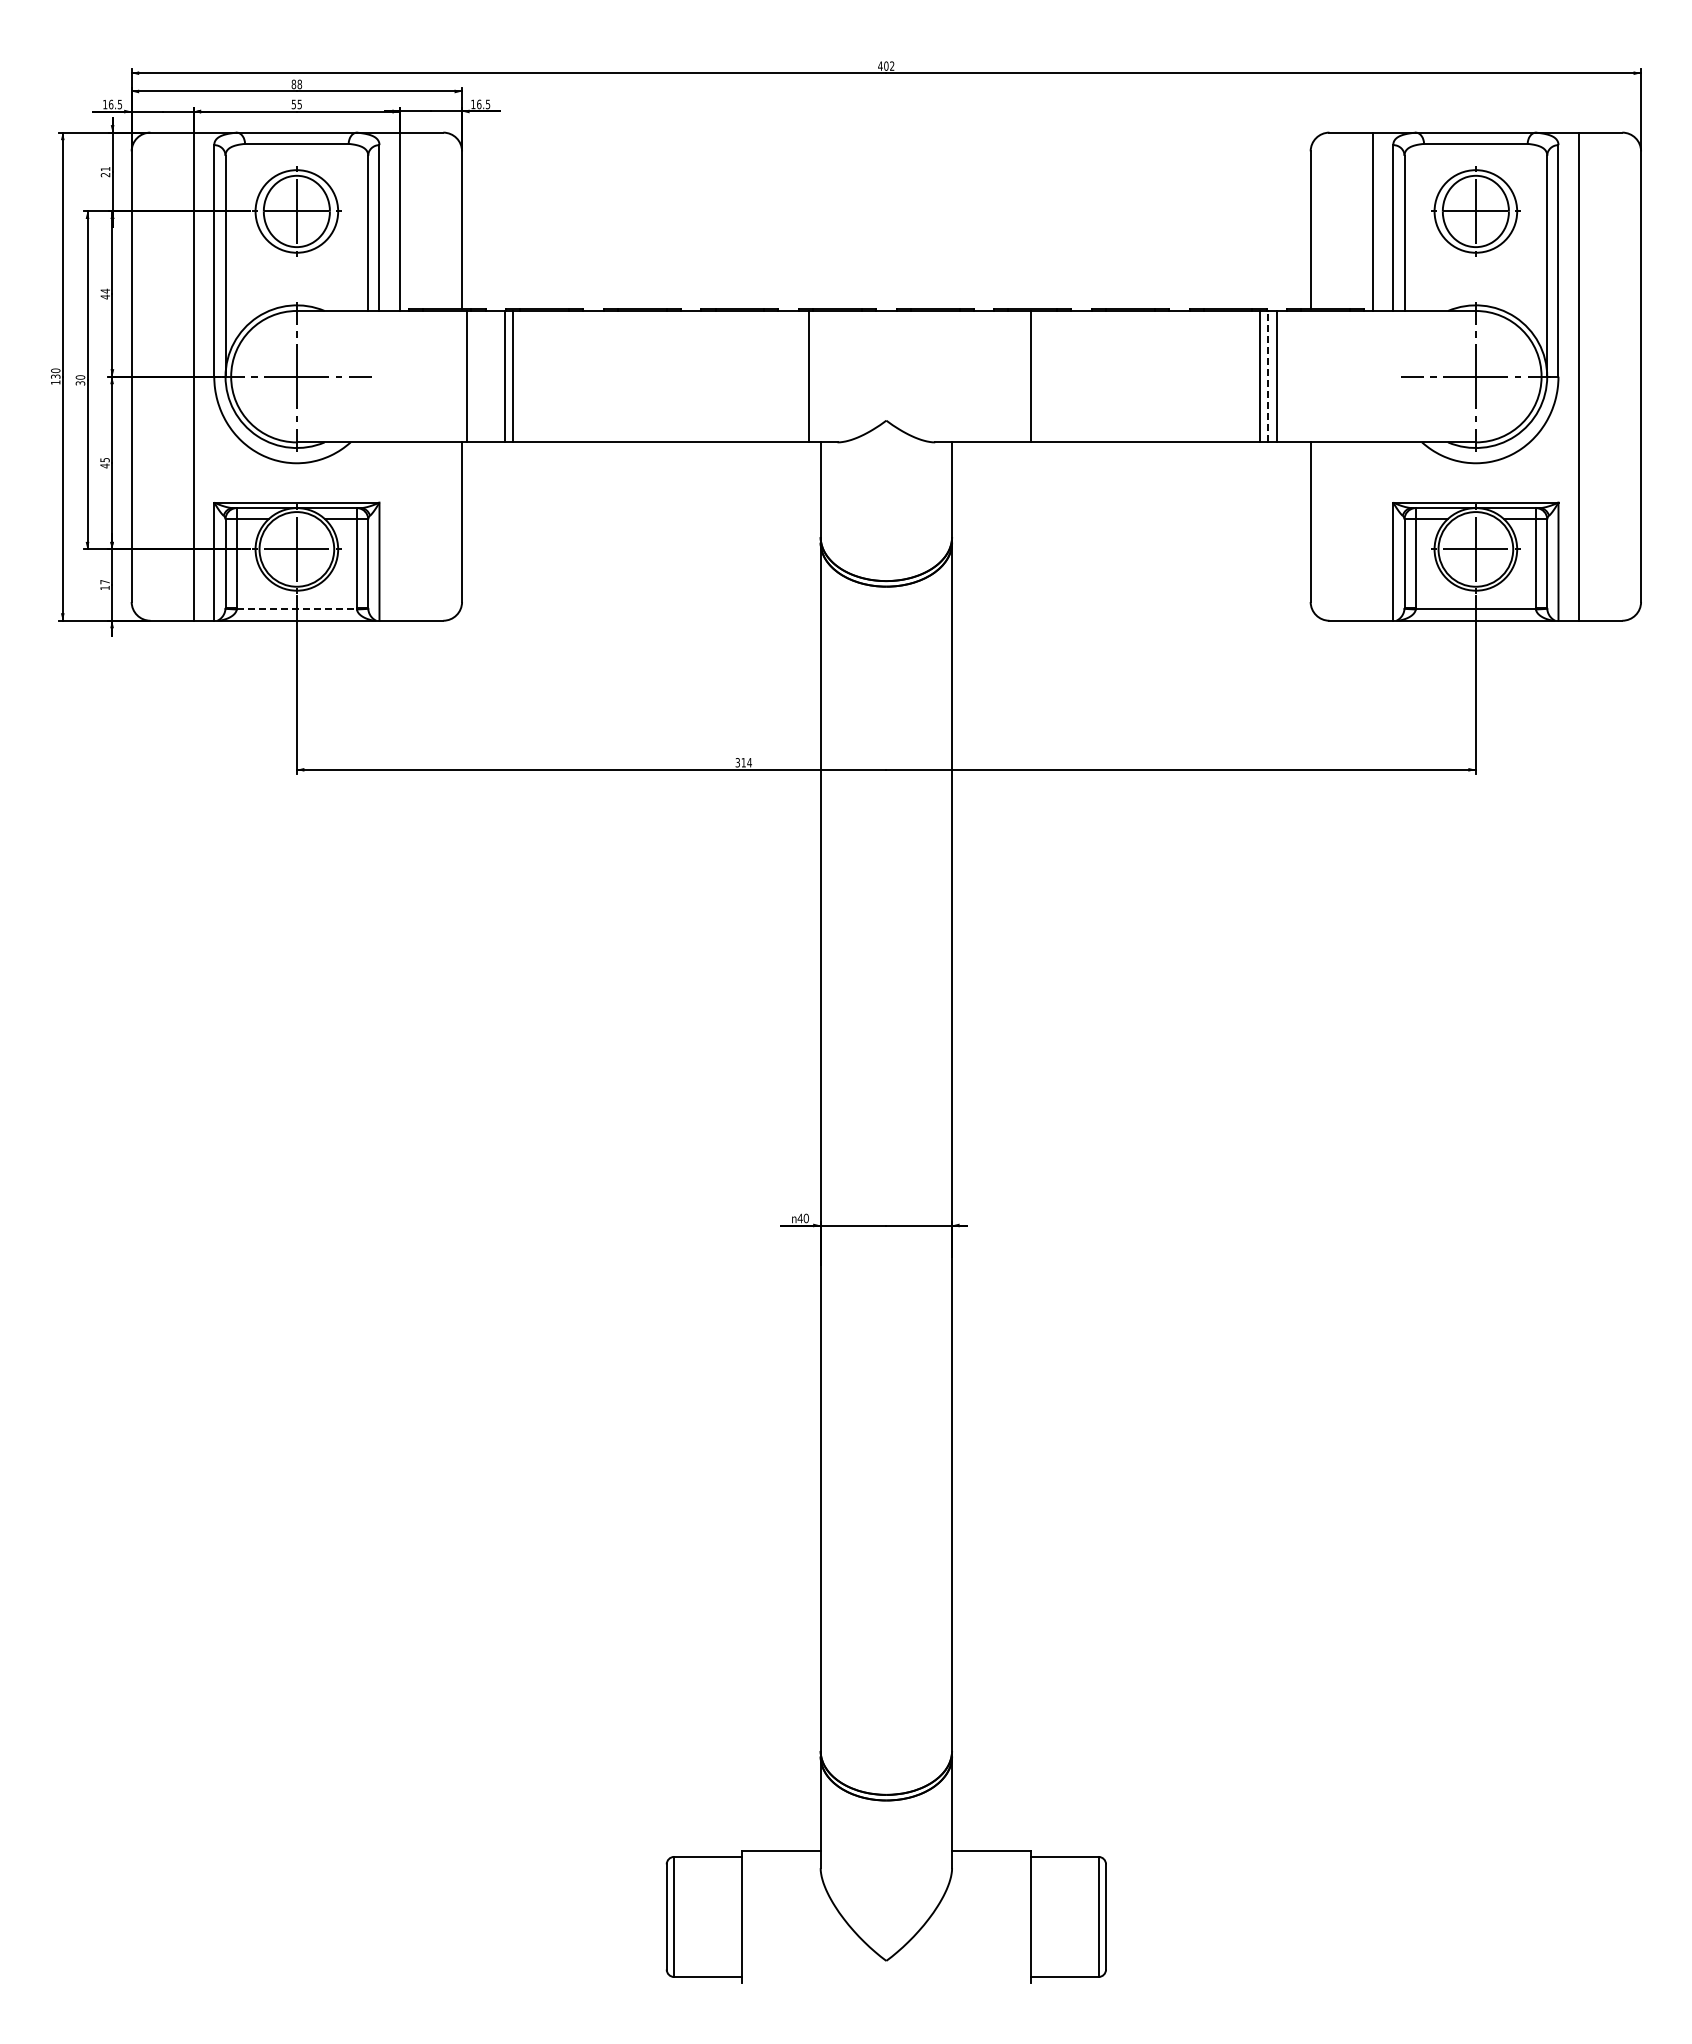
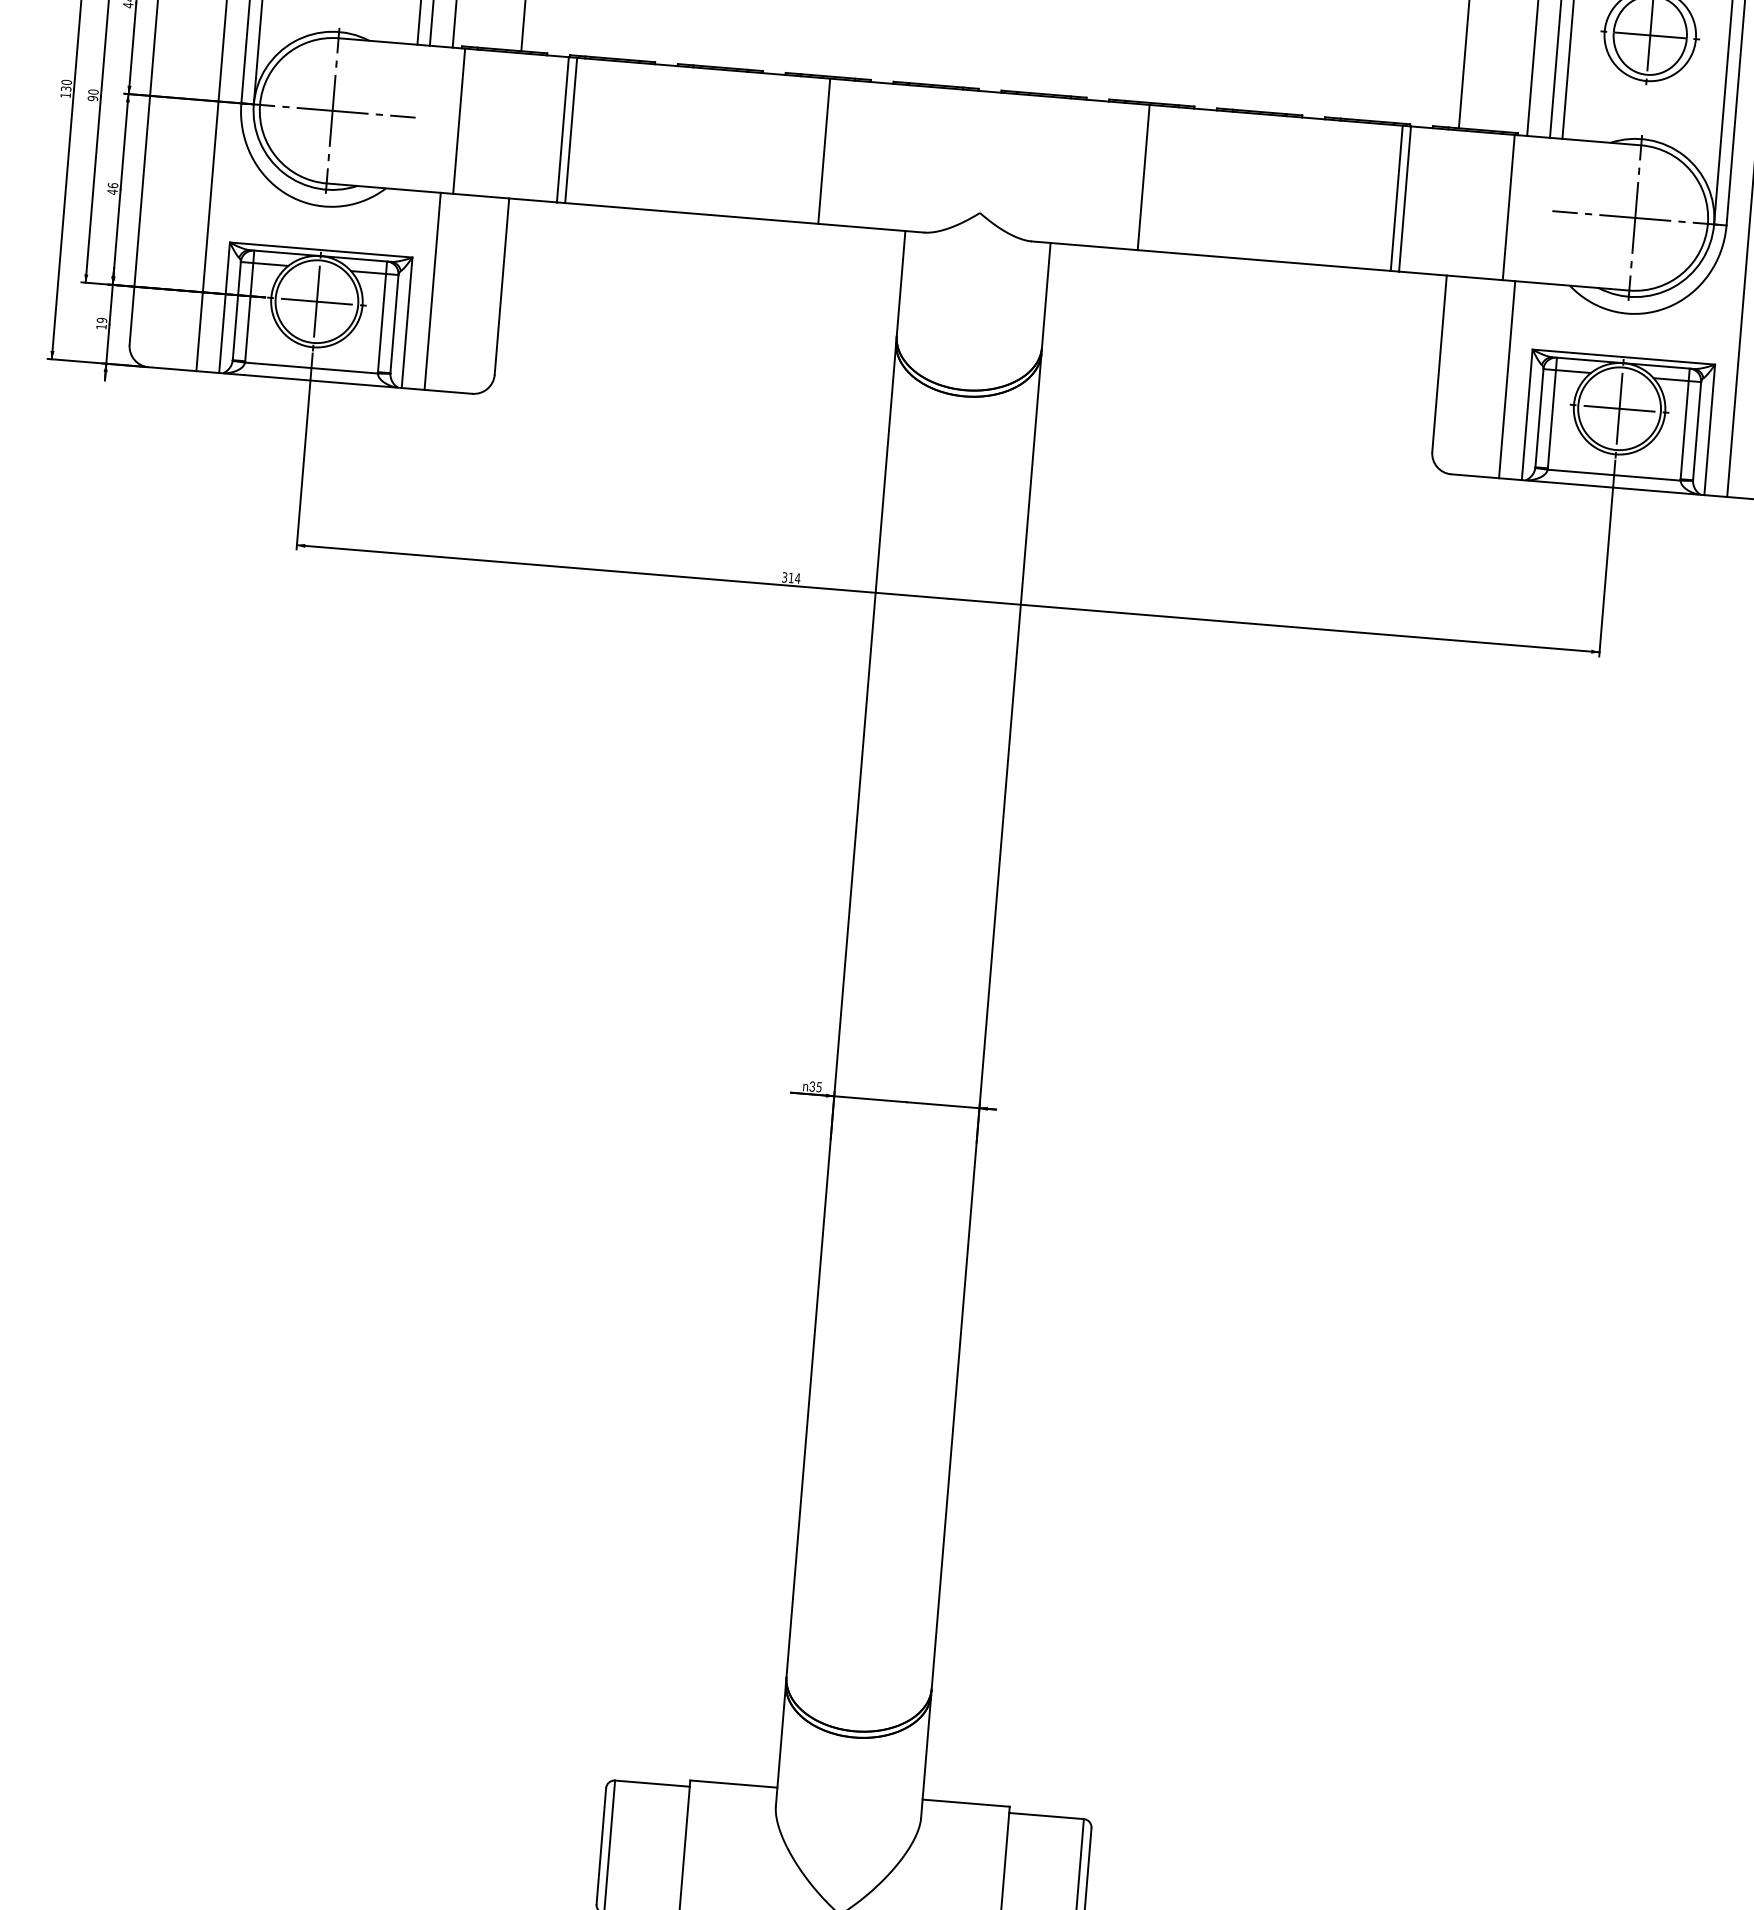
line: (467, 376) -> (459, 121), moved
line: (808, 376) -> (823, 151), moved
line: (1267, 376) -> (1405, 198), dashed -> solid
line: (1277, 376) -> (1508, 207), moved
text: (79, 383) -> (91, 98), 30 -> 90
text: (104, 459) -> (112, 184), 45 -> 46
line: (400, 531) -> (433, 291), added
line: (1372, 531) -> (1507, 379), added
text: (104, 581) -> (101, 319), 17 -> 19
line: (297, 609) -> (312, 368), dashed -> solid
text: (802, 1218) -> (814, 1086), 40 -> 35

